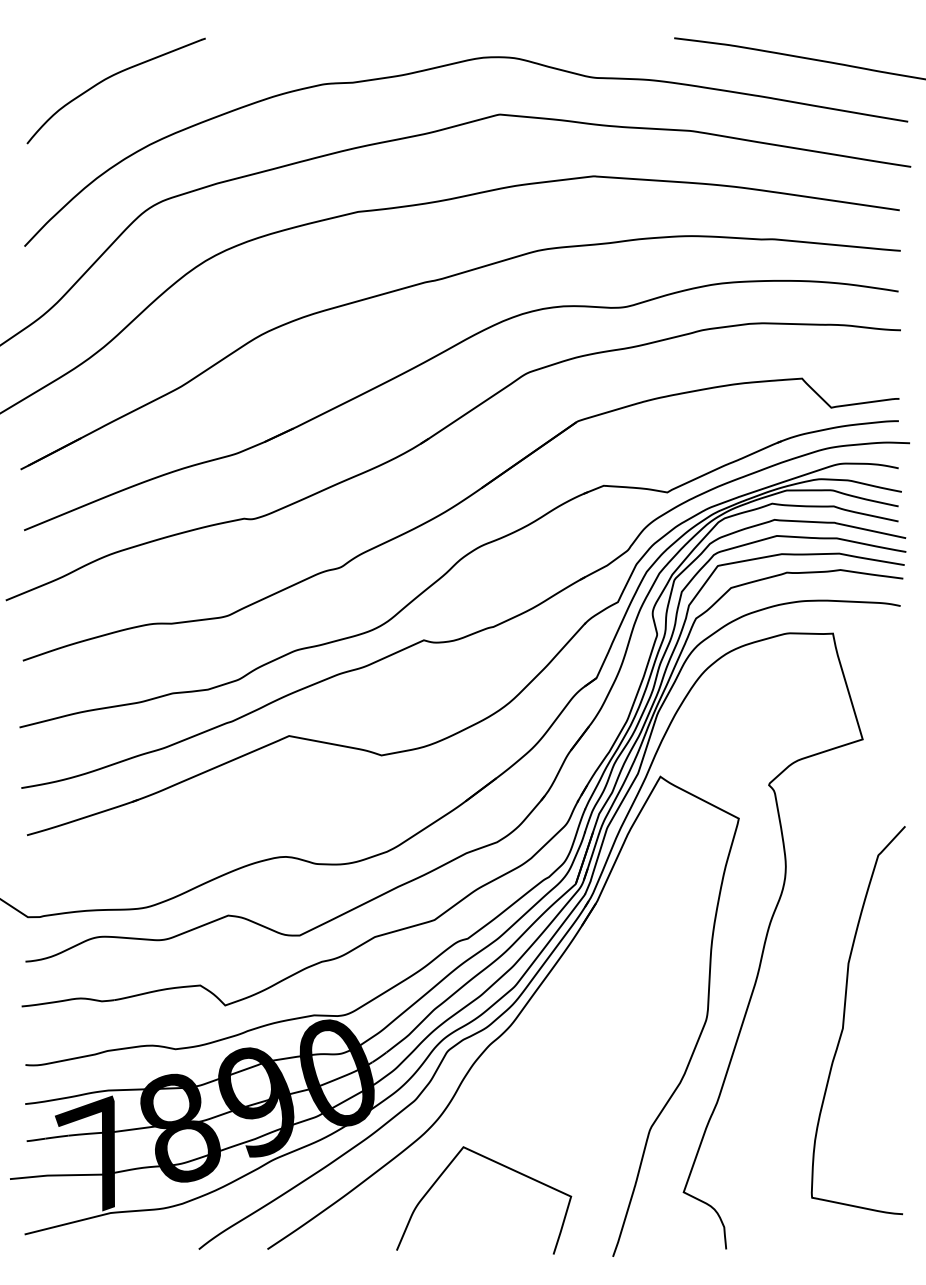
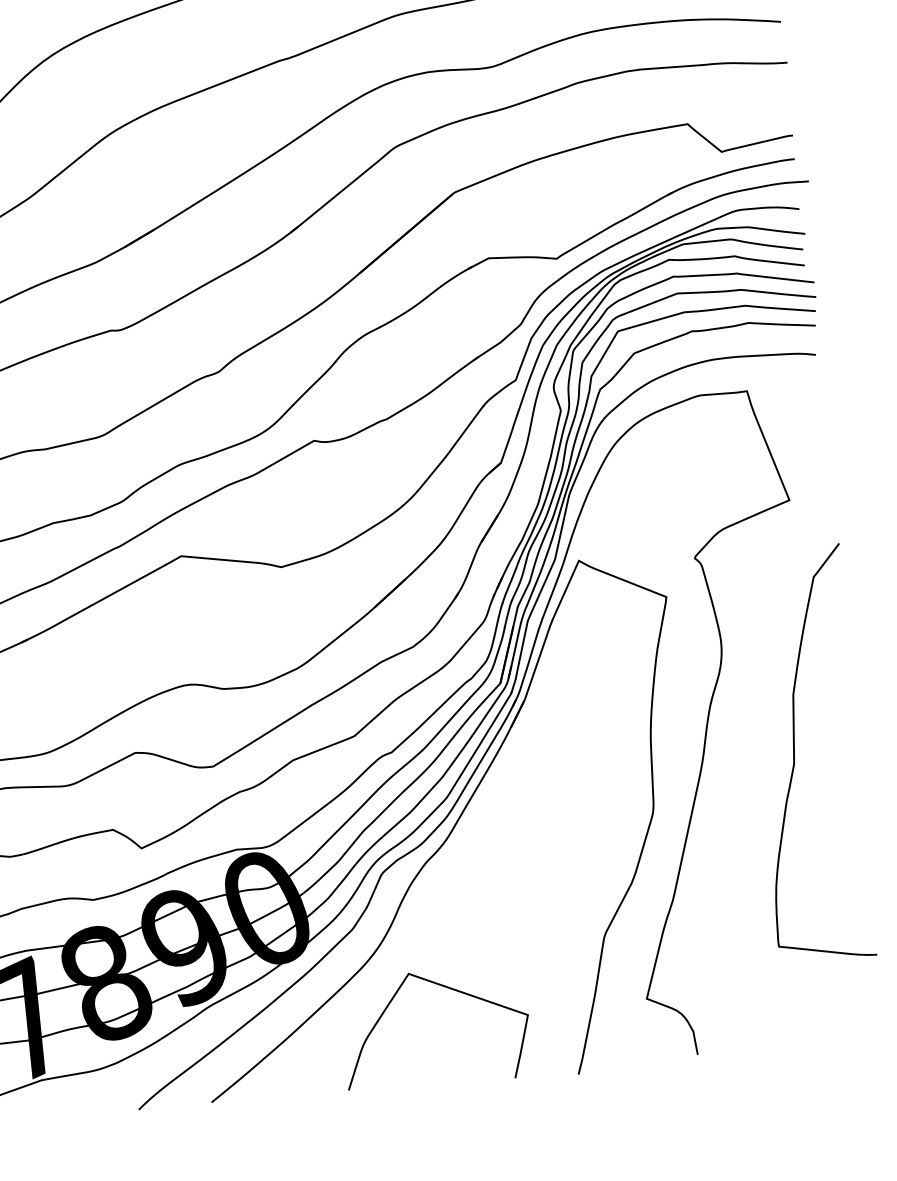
curve: (844, 1020) -> (794, 755), moved

